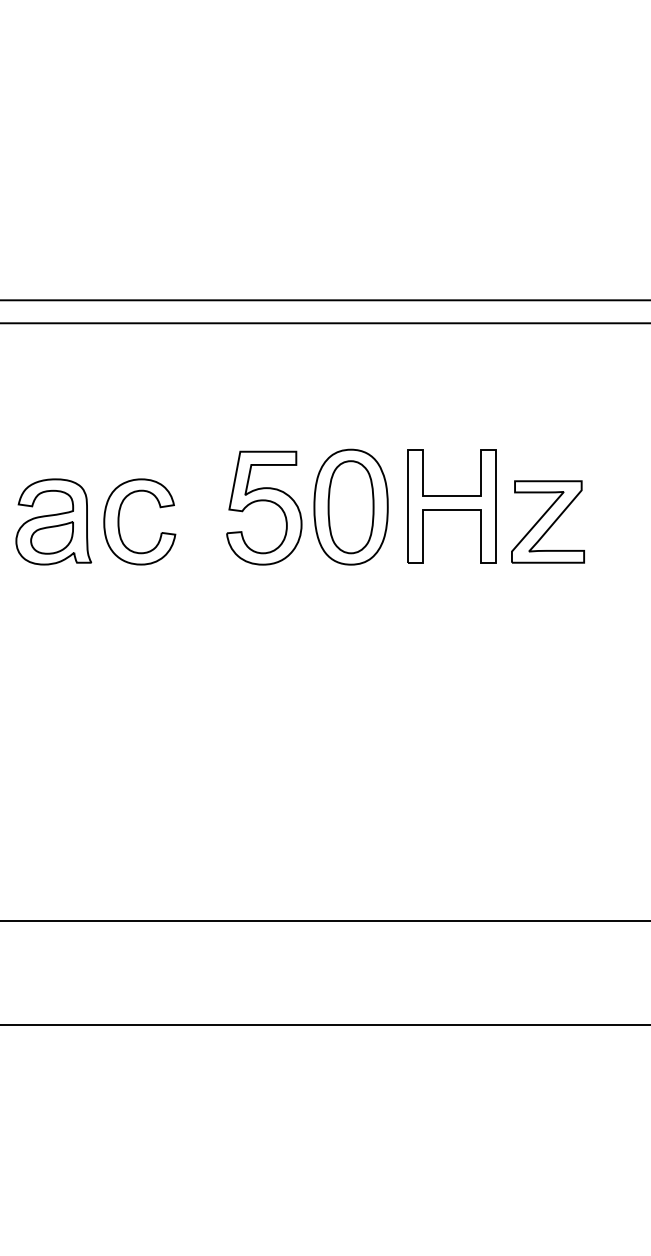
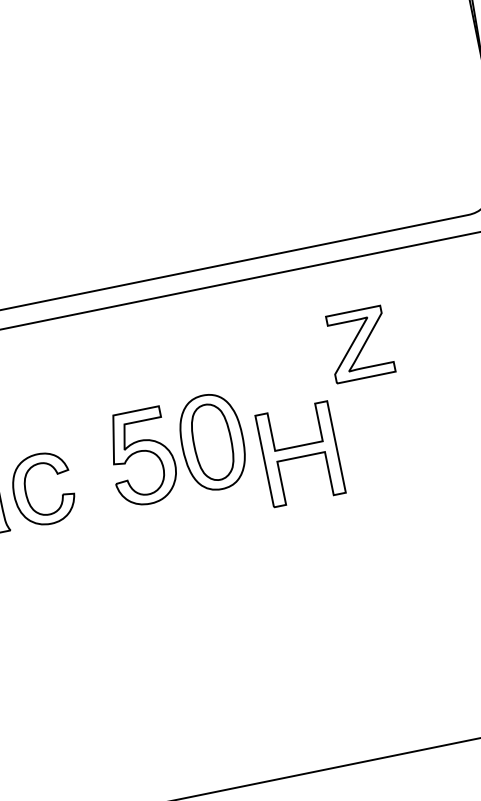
part: (451, 506) -> (300, 454), moved
part: (547, 521) -> (359, 344), moved

